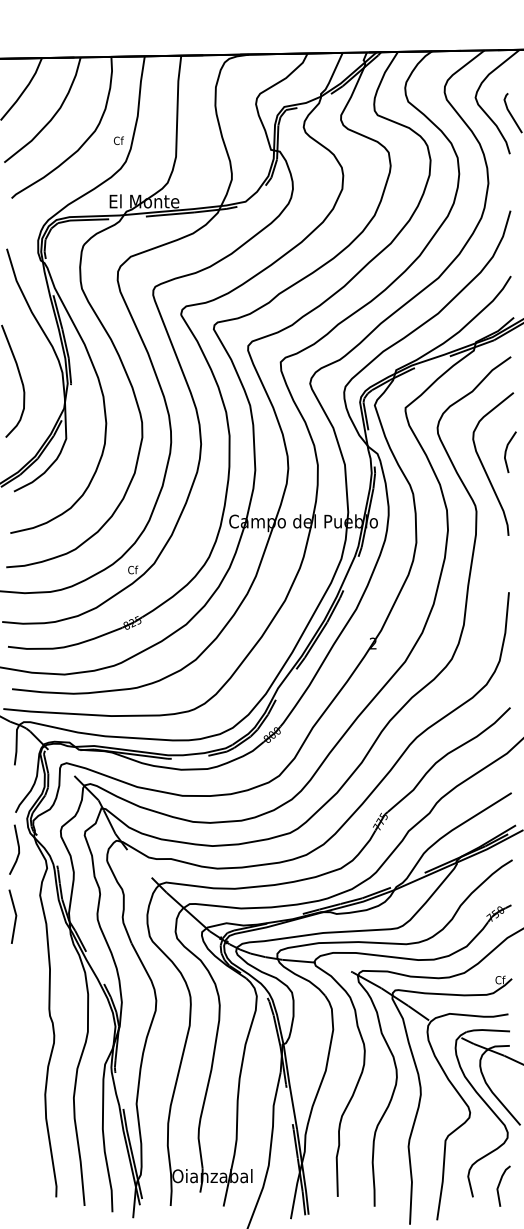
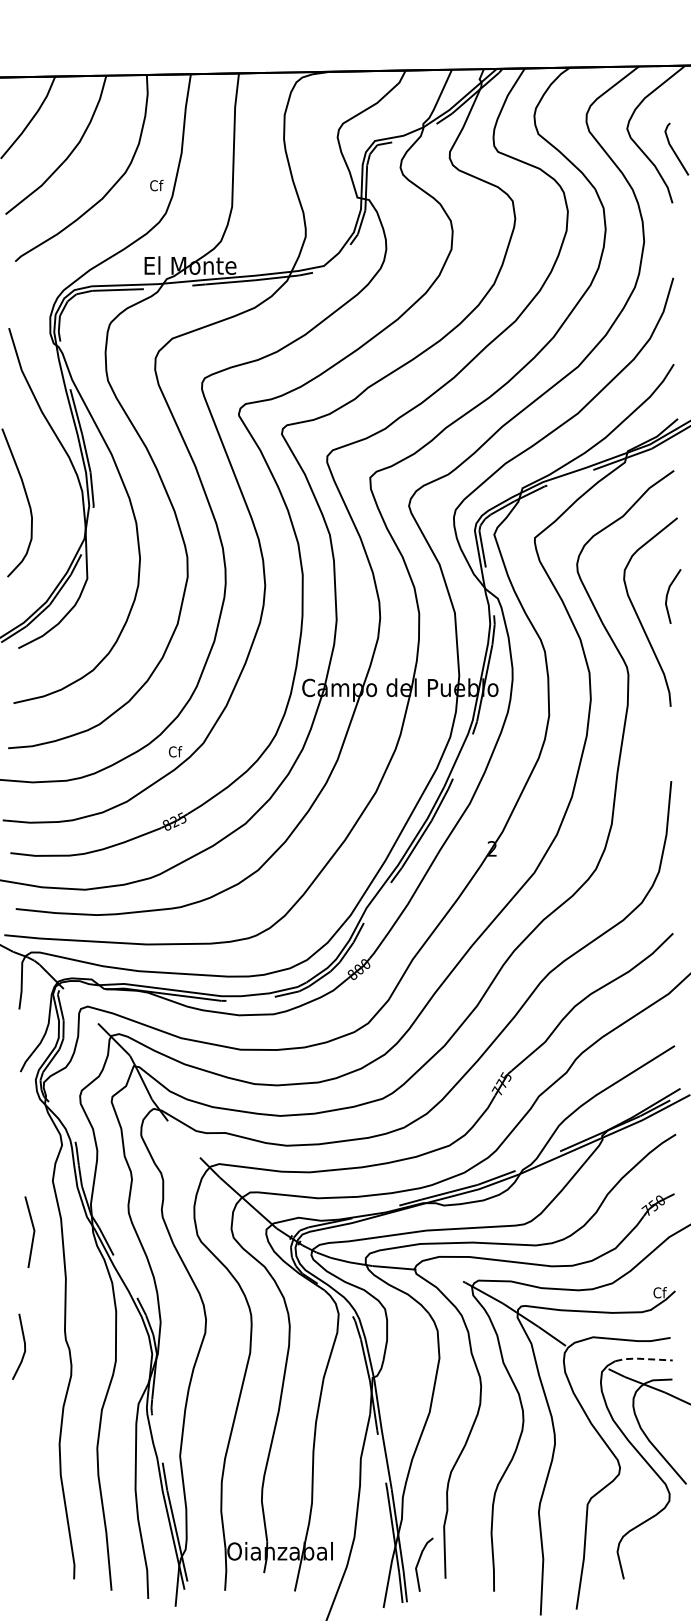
line: (18, 849) -> (24, 1346), moved
line: (15, 916) -> (33, 1231), moved
line: (487, 1029) -> (643, 1358), solid -> dashed
line: (500, 1184) -> (419, 1562), moved

